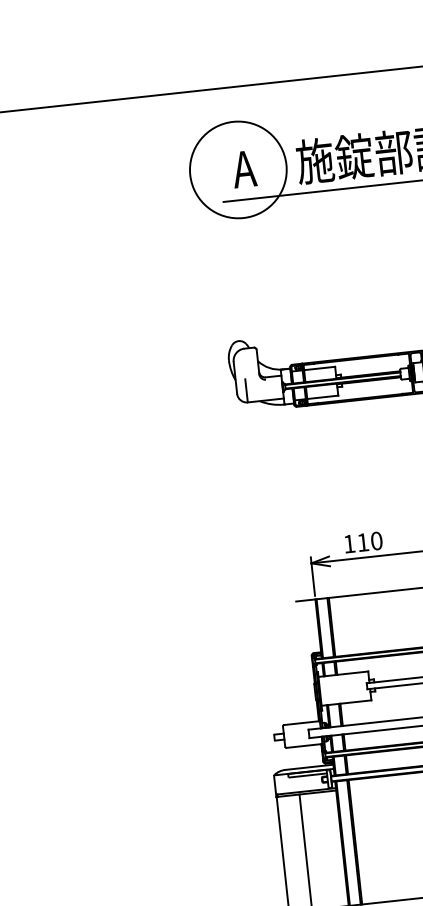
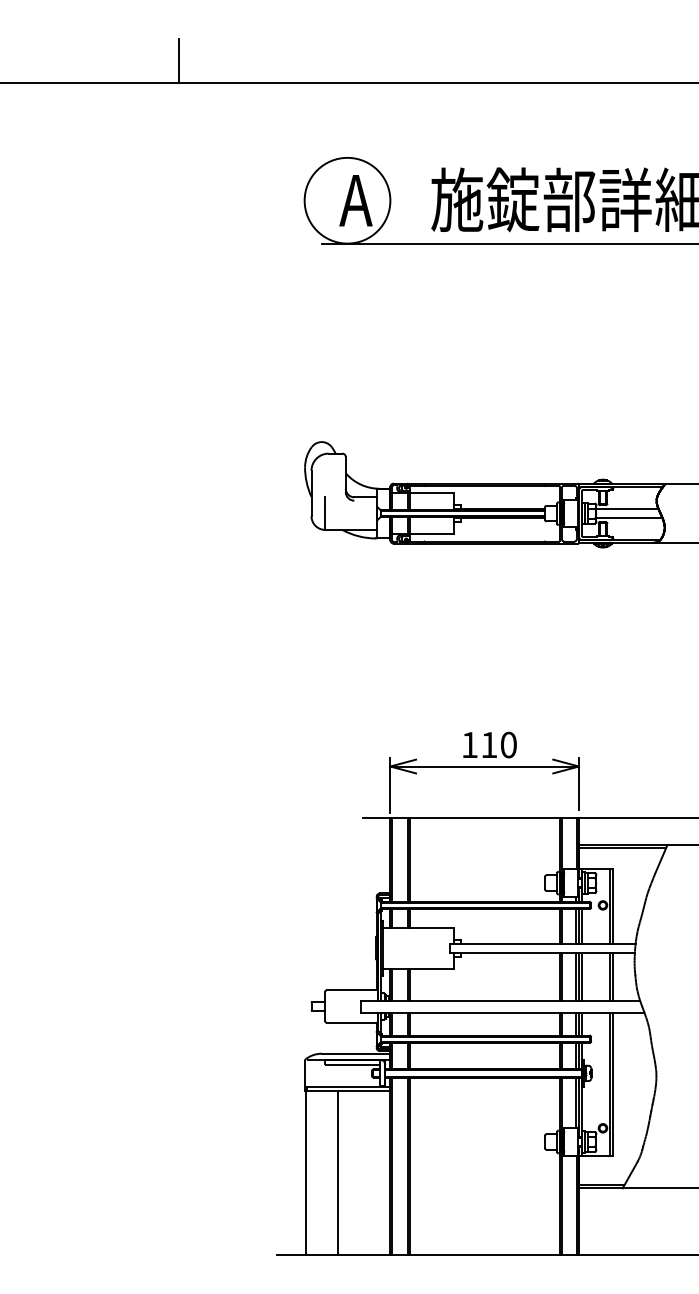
line: (109, 84) -> (178, 60), added
circle: (238, 169) -> (347, 200), size x0.62
text: (363, 542) -> (489, 744), moved

